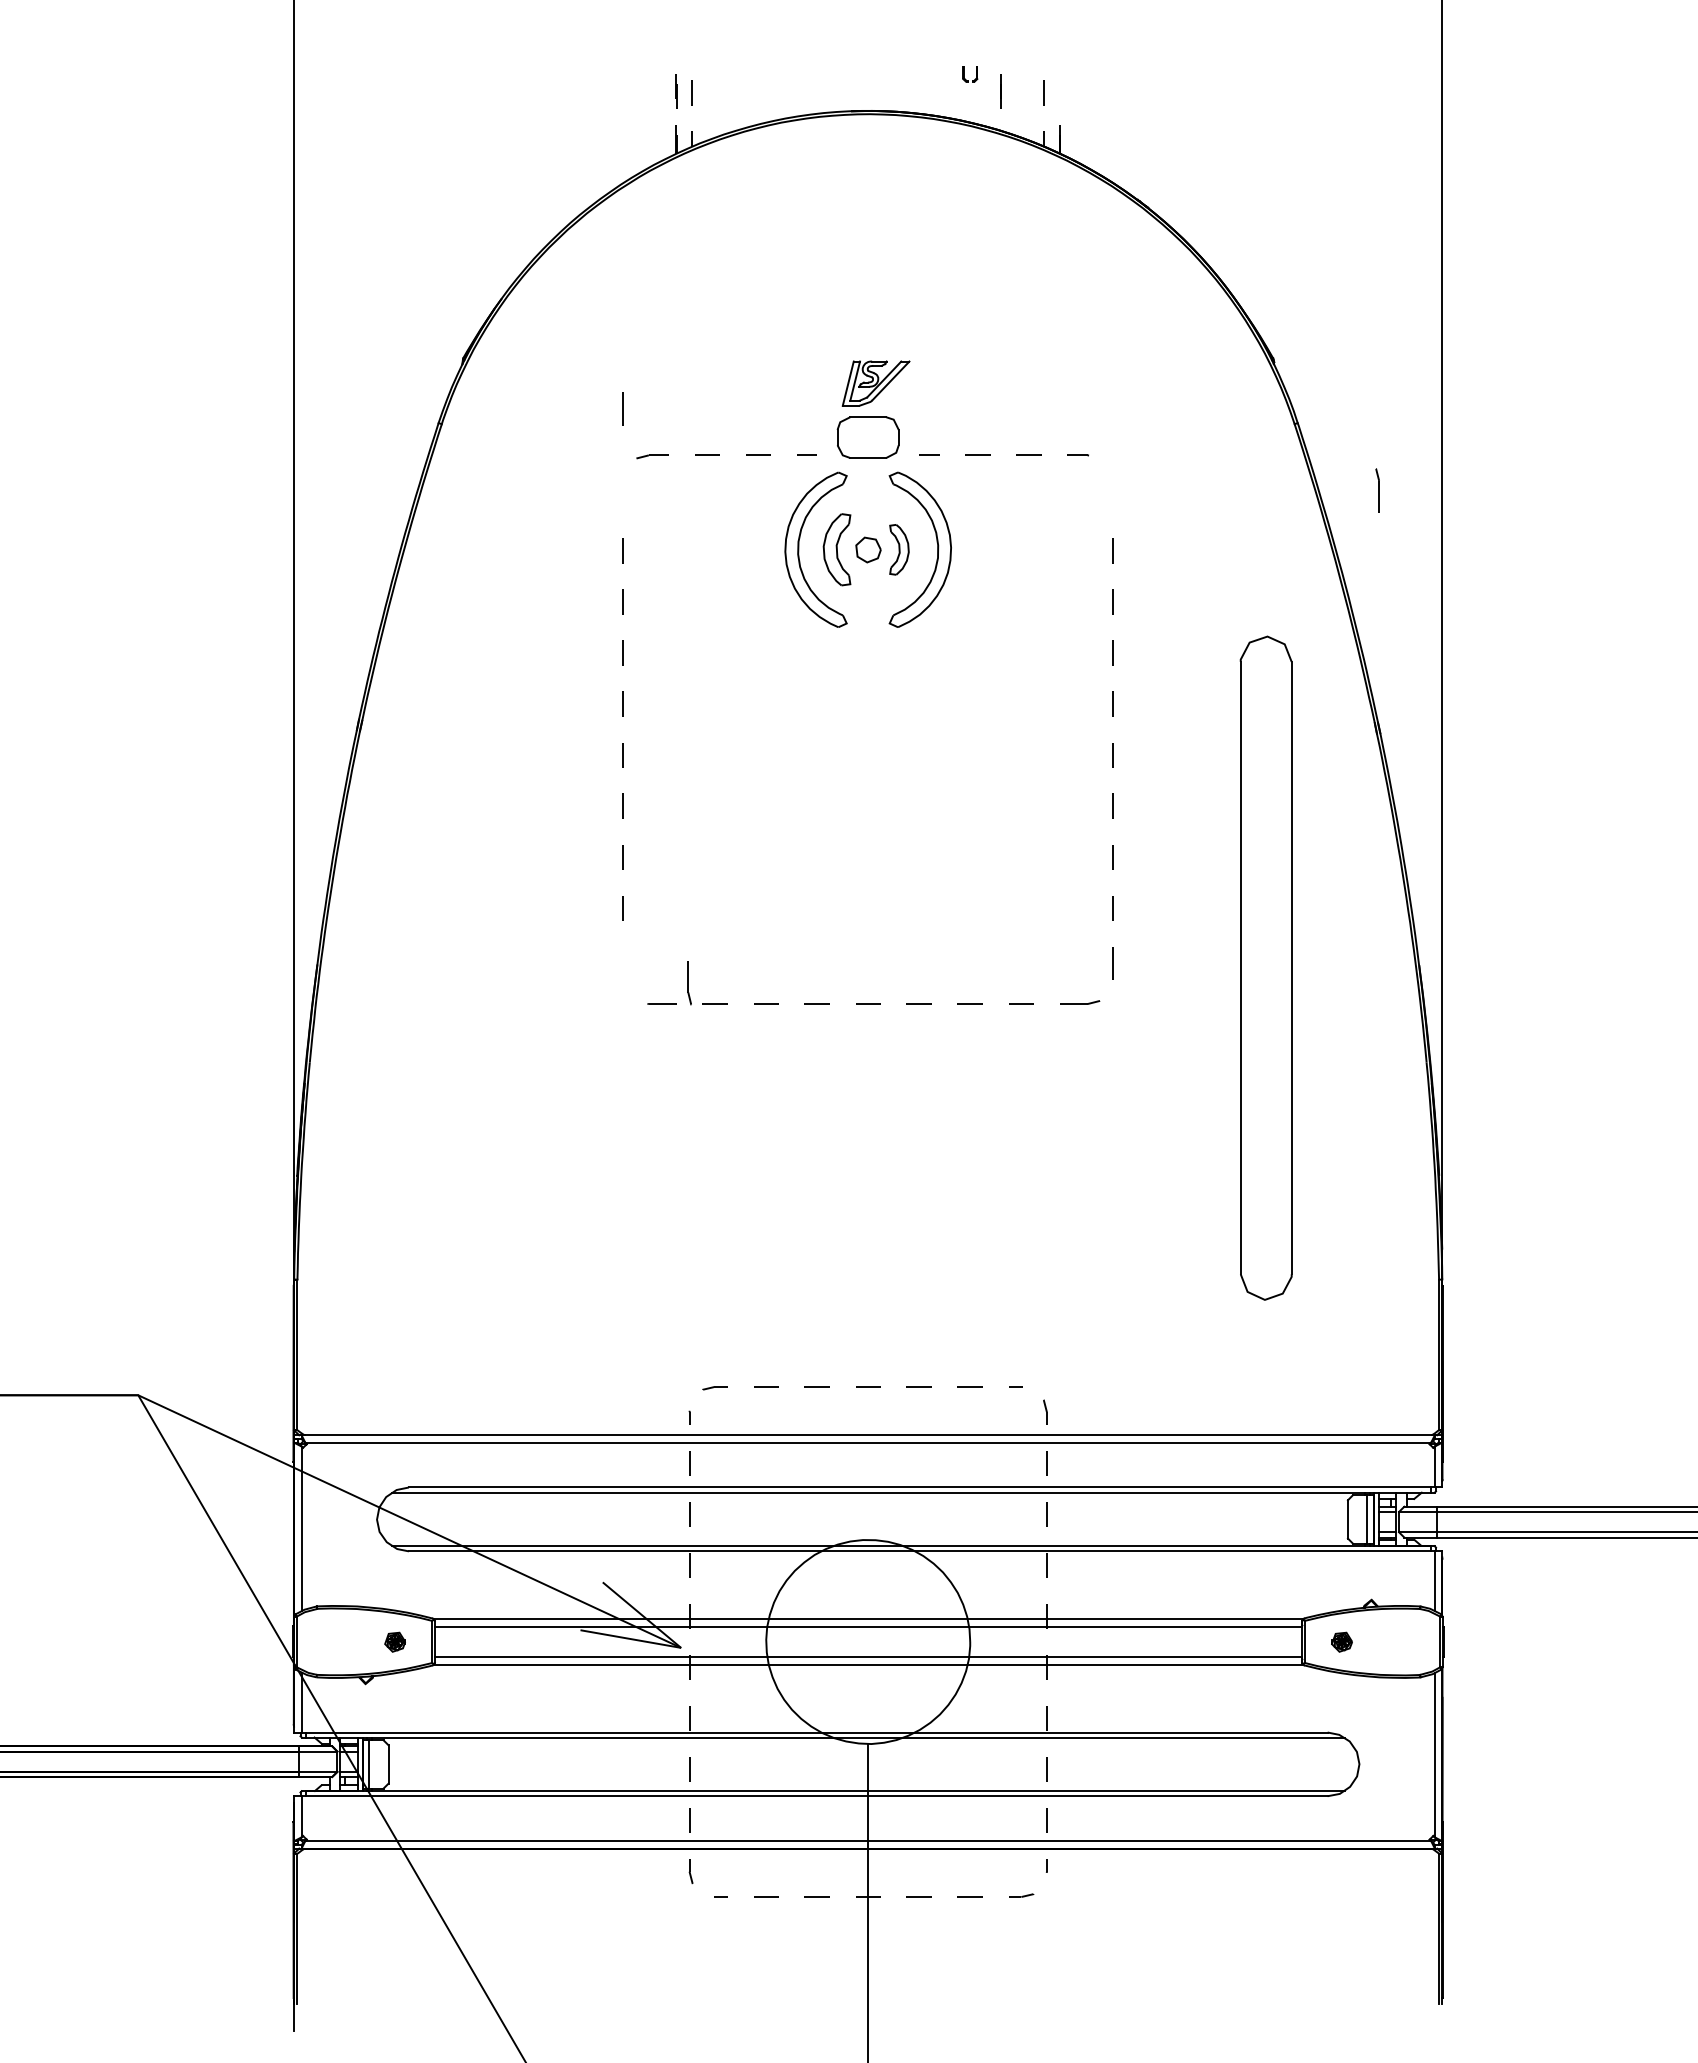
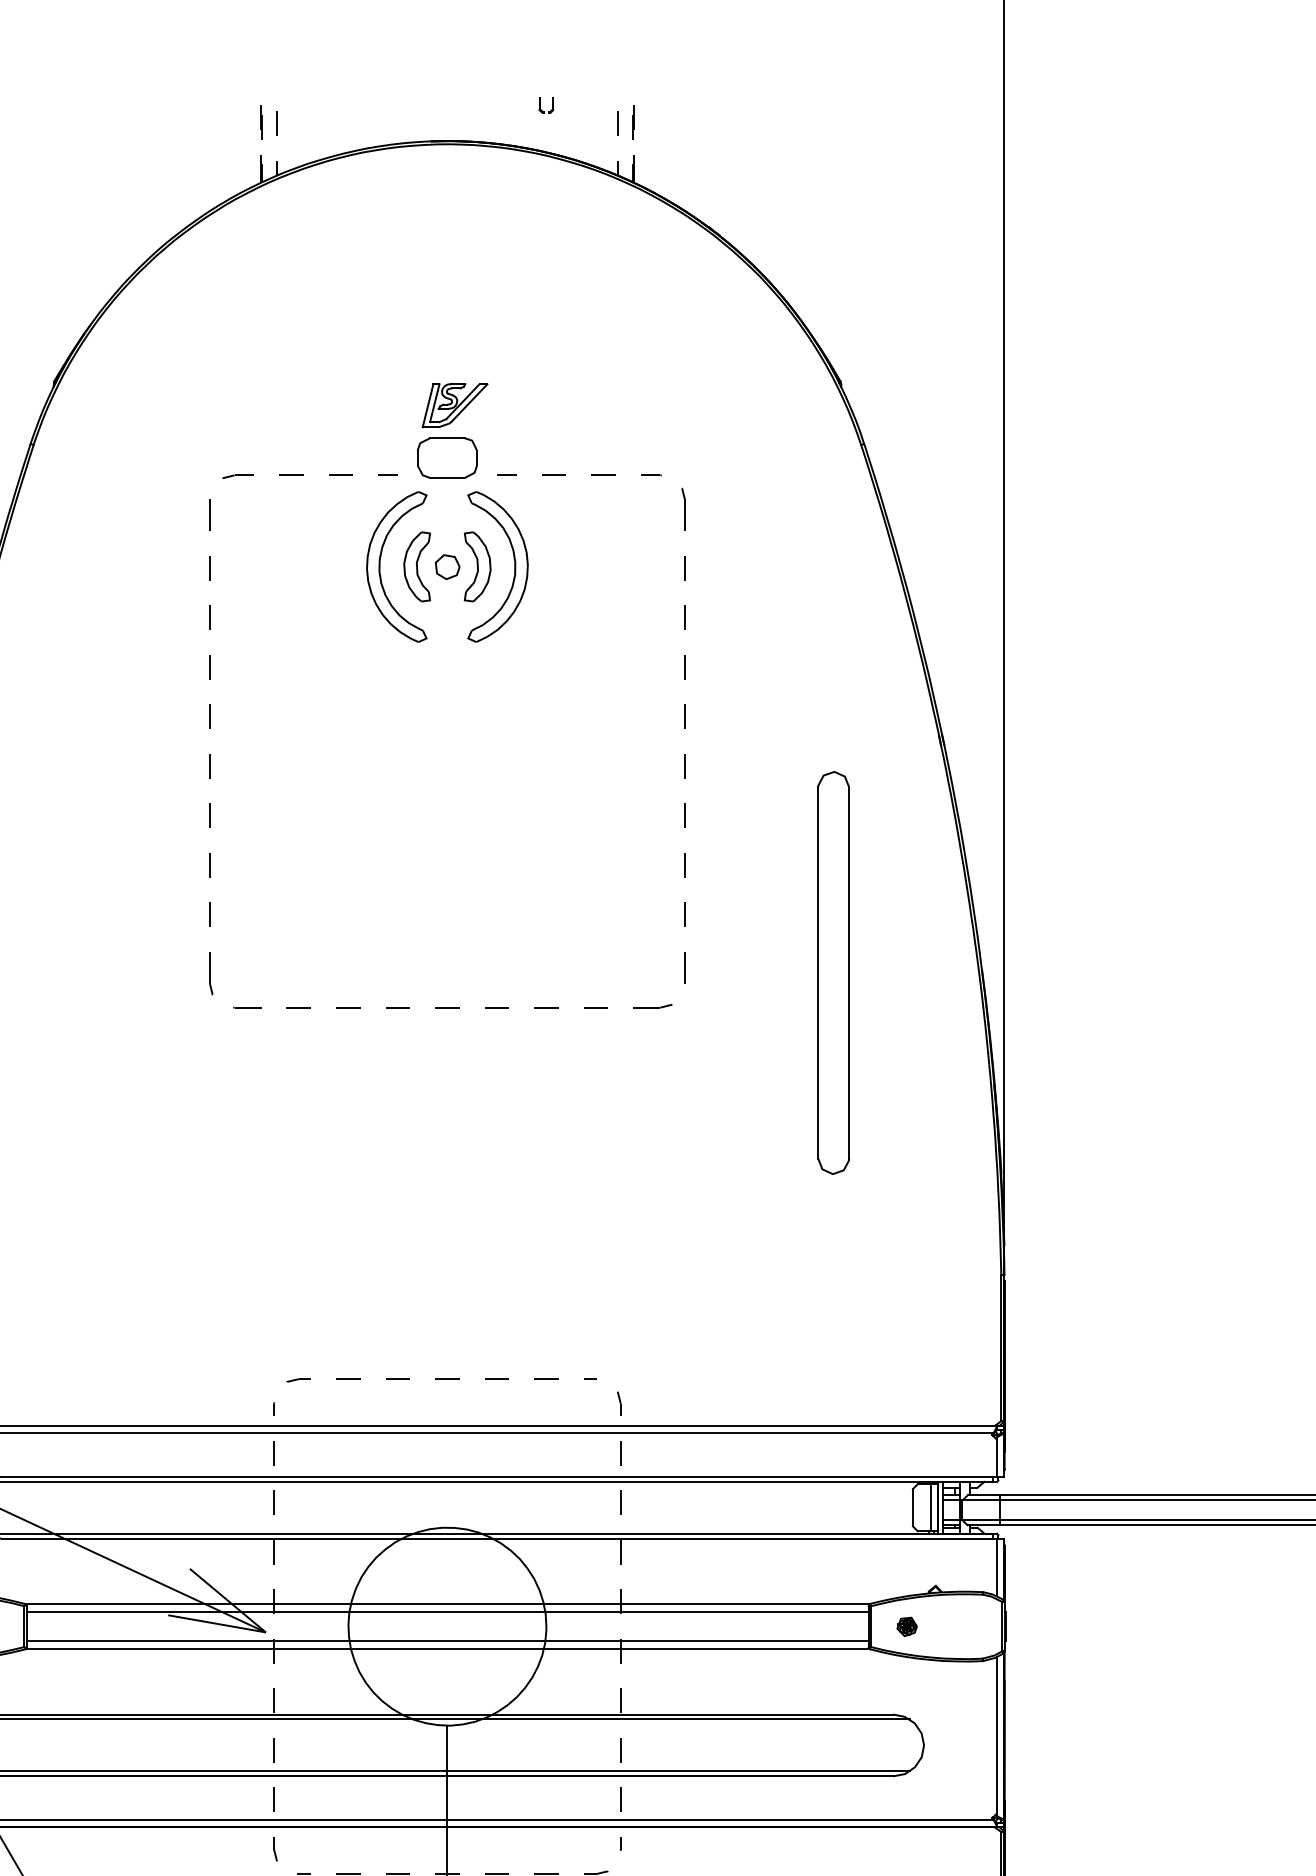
line: (1000, 91) -> (633, 122), moved
line: (622, 408) -> (208, 514), moved
part: (1377, 490) -> (683, 509), moved
part: (899, 549) -> (477, 566), size x1.43
part: (1266, 968) -> (833, 973), size x0.62
part: (689, 983) -> (210, 974), moved

